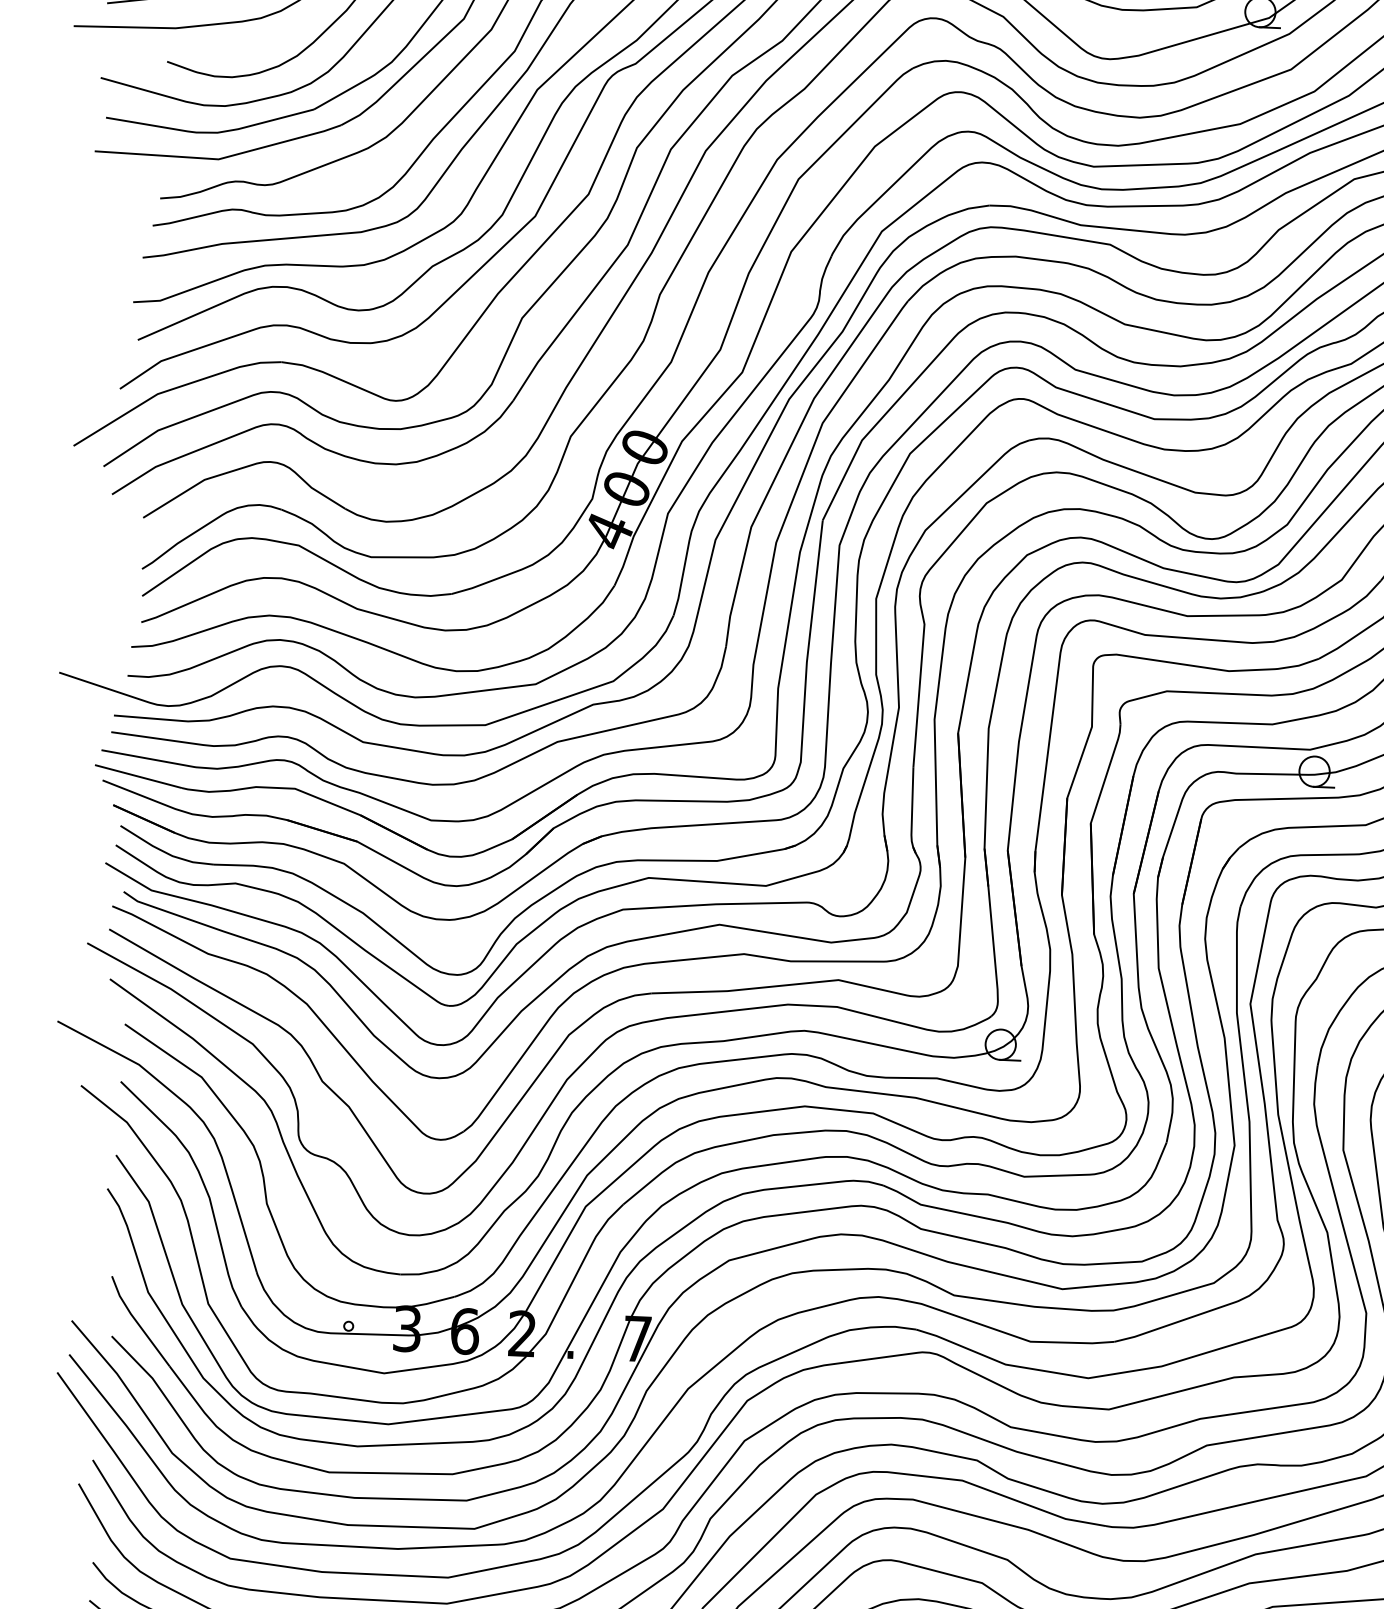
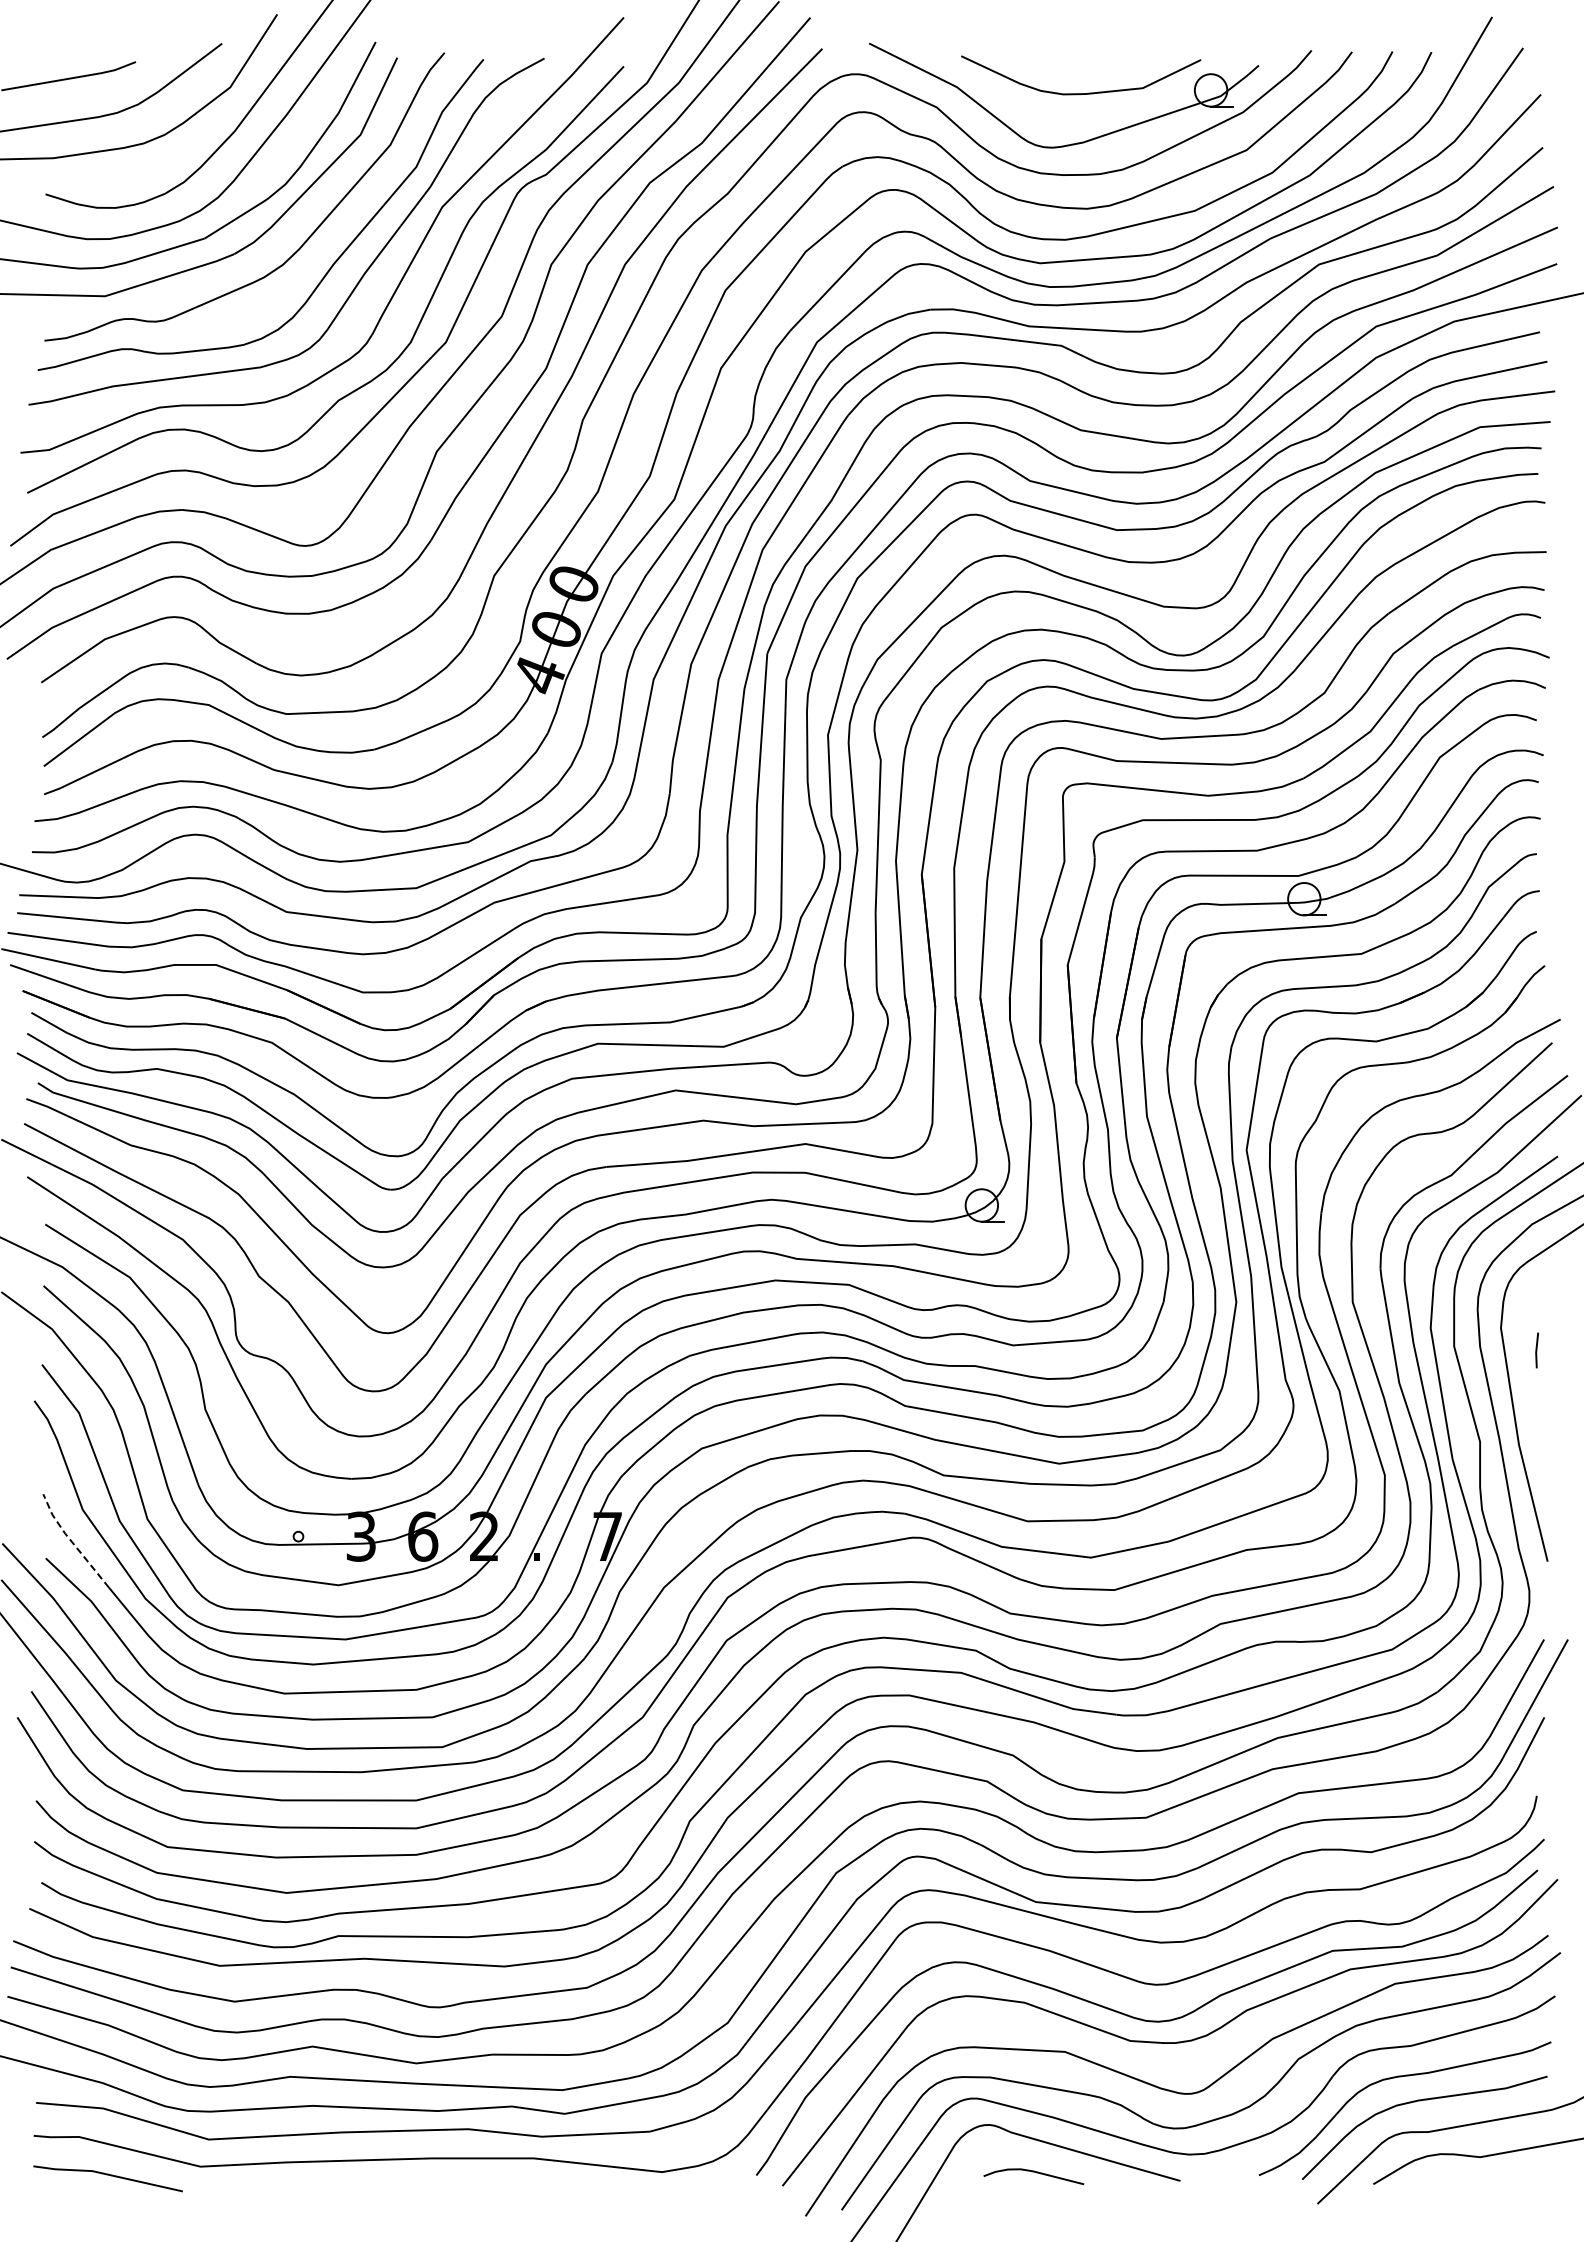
line: (137, 1322) -> (72, 1542), solid -> dashed

